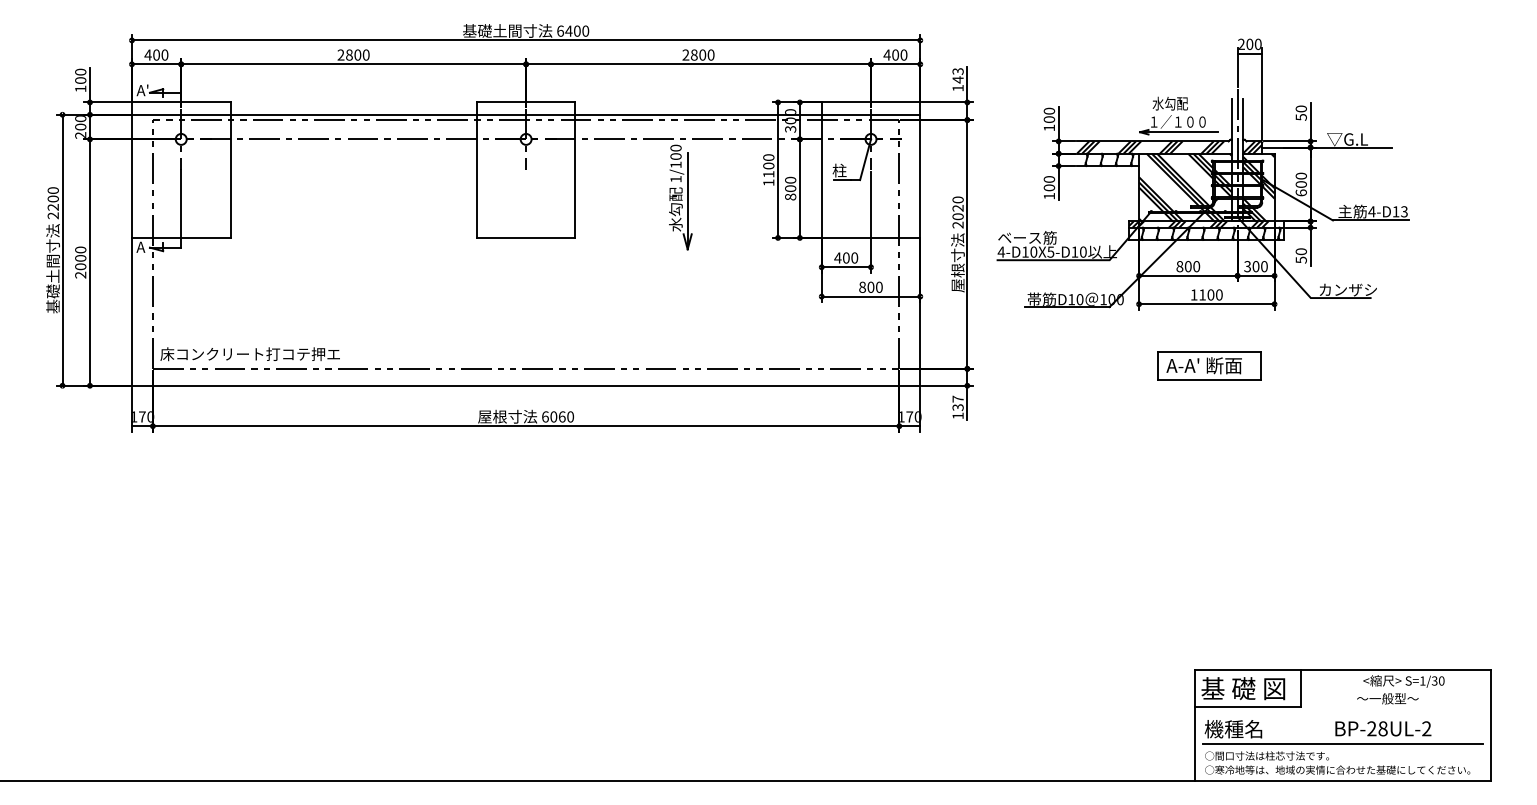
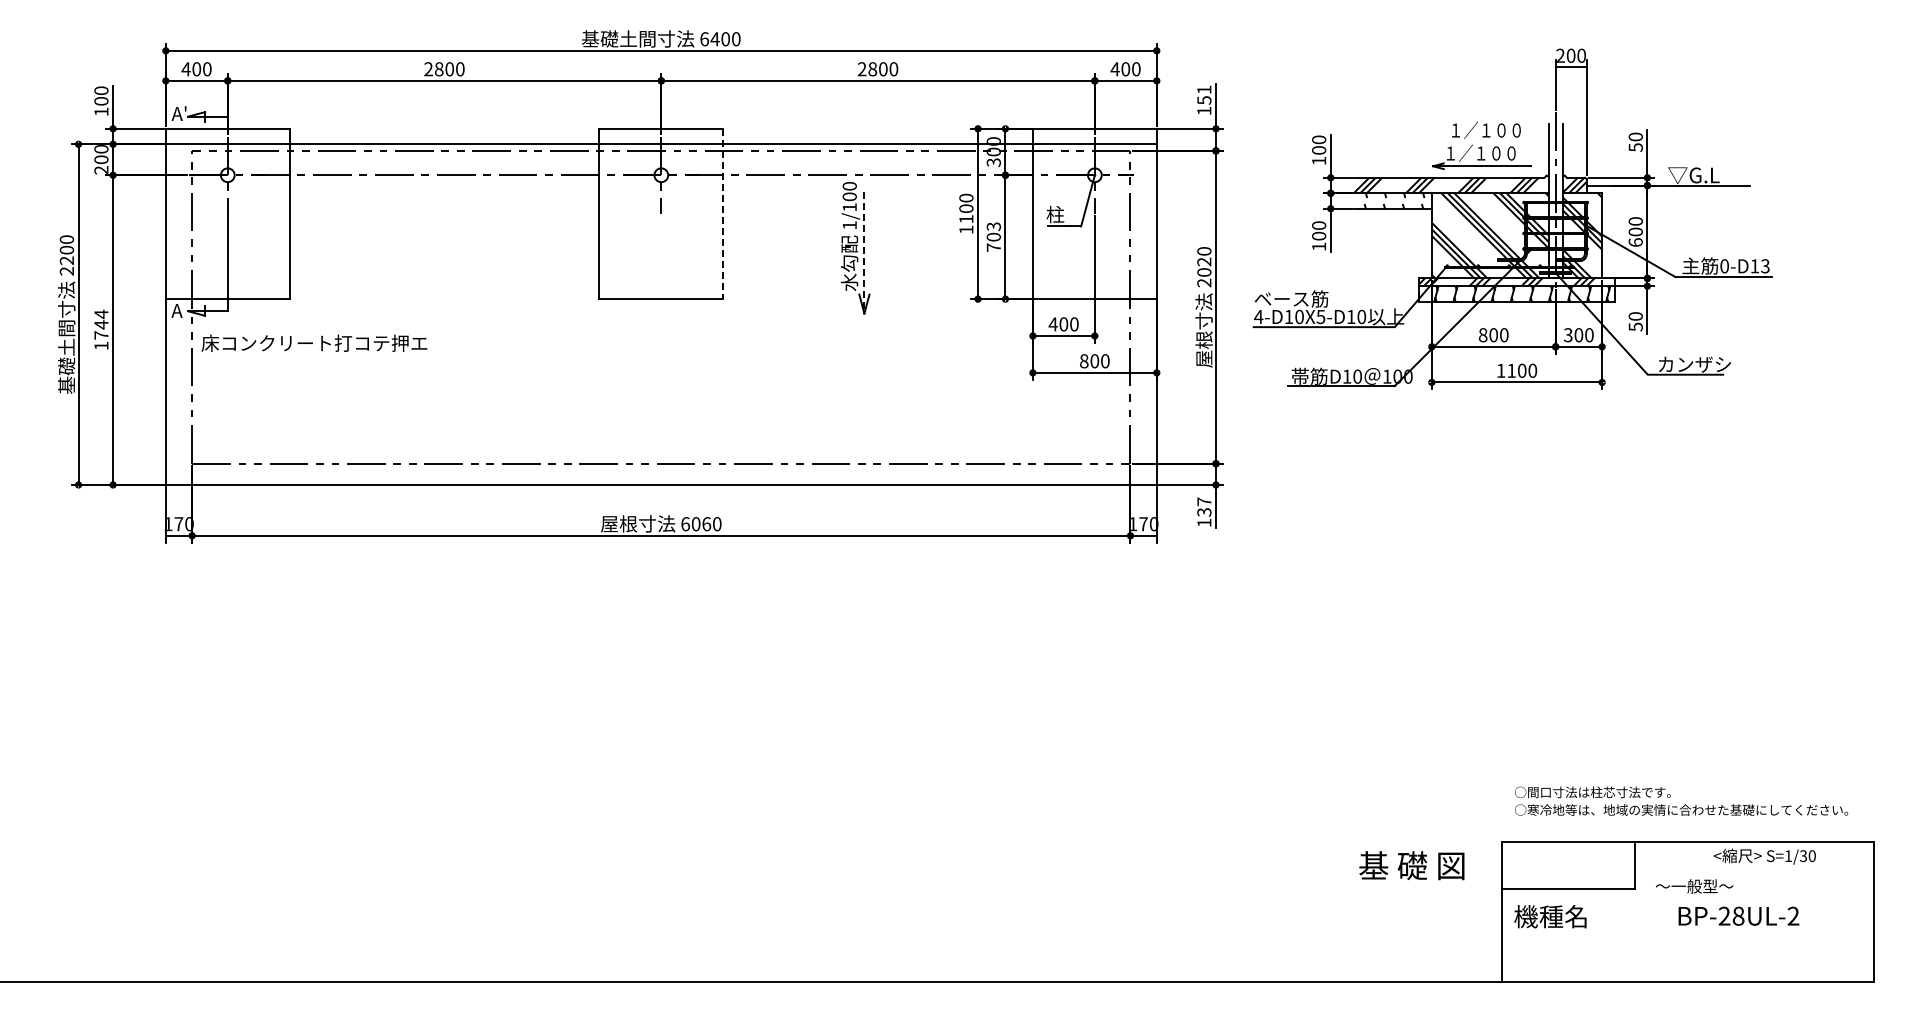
text: (958, 75) -> (1204, 95), 143 -> 151
text: (1180, 103) -> (1484, 130), 水勾配 -> １／１００
hatch: (1109, 159) -> (1394, 200), removed
line: (575, 170) -> (723, 214), solid -> dashed
text: (790, 188) -> (993, 237), 800 -> 703
line: (687, 201) -> (864, 253), solid -> dashed
text: (1371, 211) -> (1724, 266), 4-D13 -> 0-D13
text: (80, 262) -> (101, 329), 2000 -> 1744
text: (250, 353) -> (314, 342), moved
part: (1209, 366) -> (1520, 460), removed
text: (1243, 688) -> (1411, 865), moved
text: (1387, 698) -> (1694, 886), moved
line: (1342, 744) -> (1687, 935), removed
text: (1337, 762) -> (1681, 800), moved

